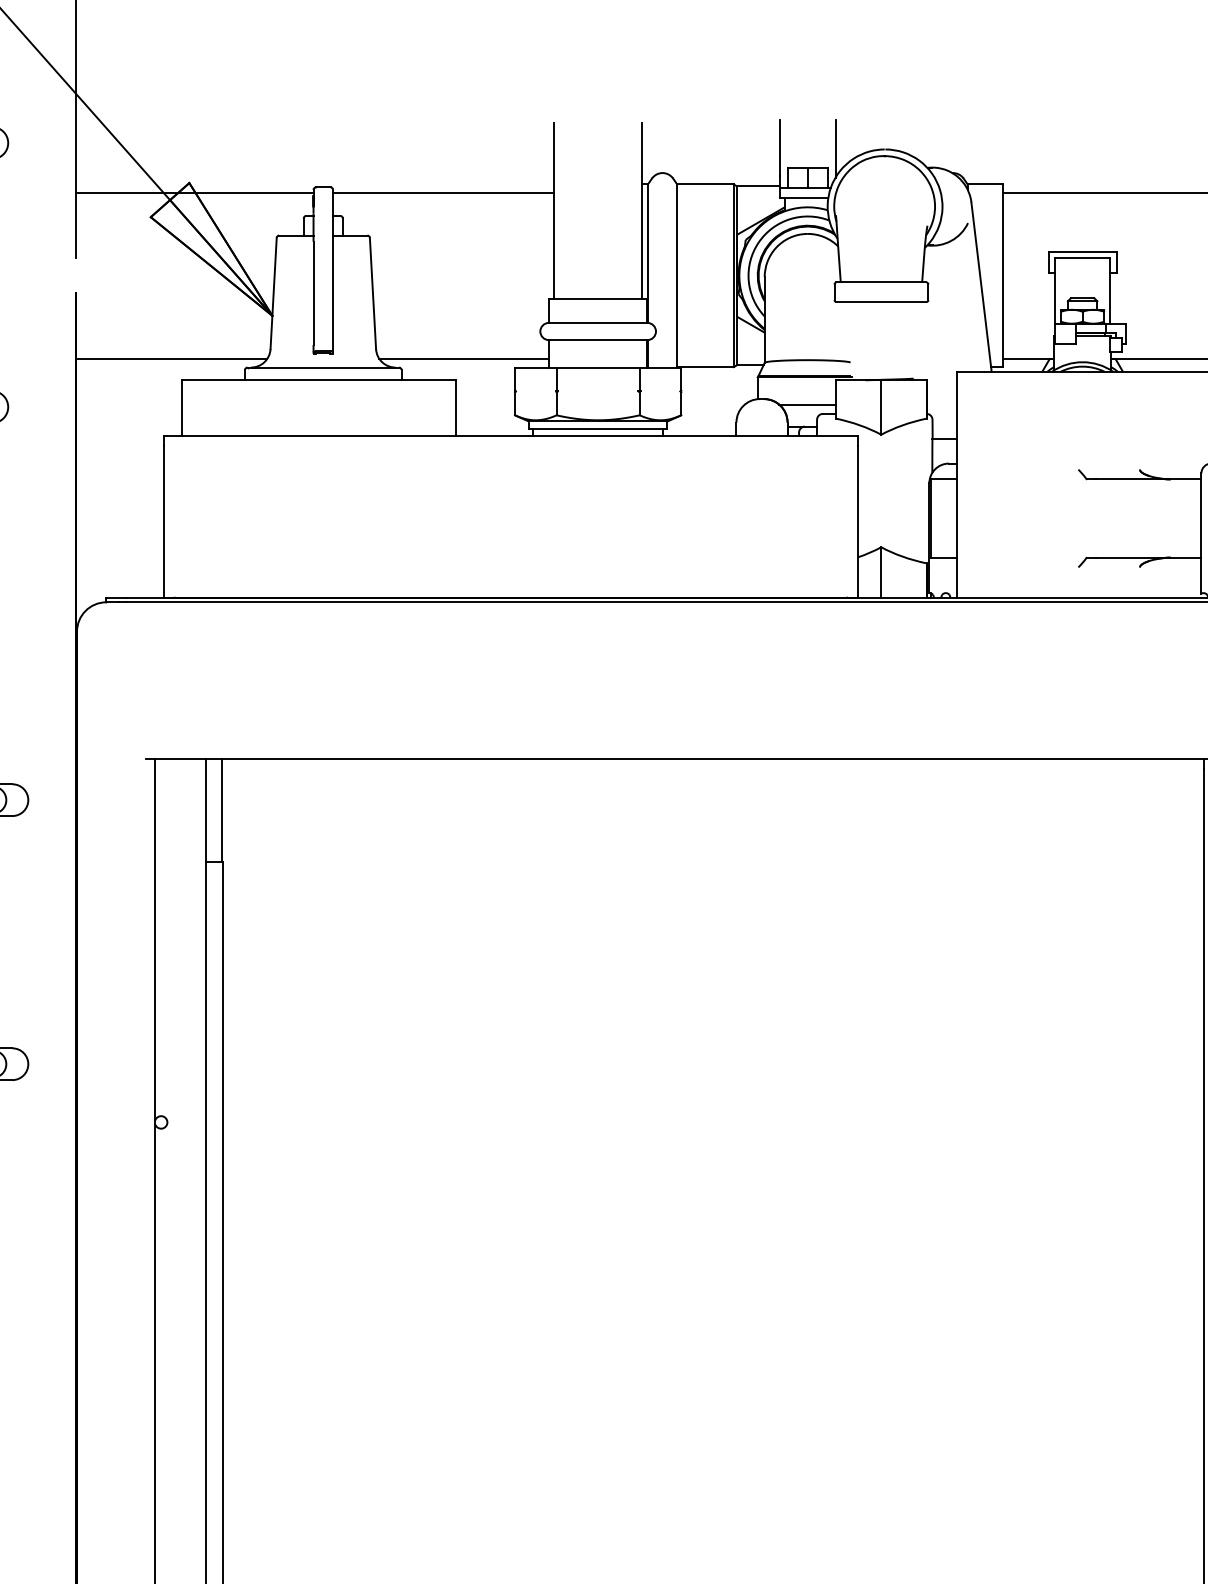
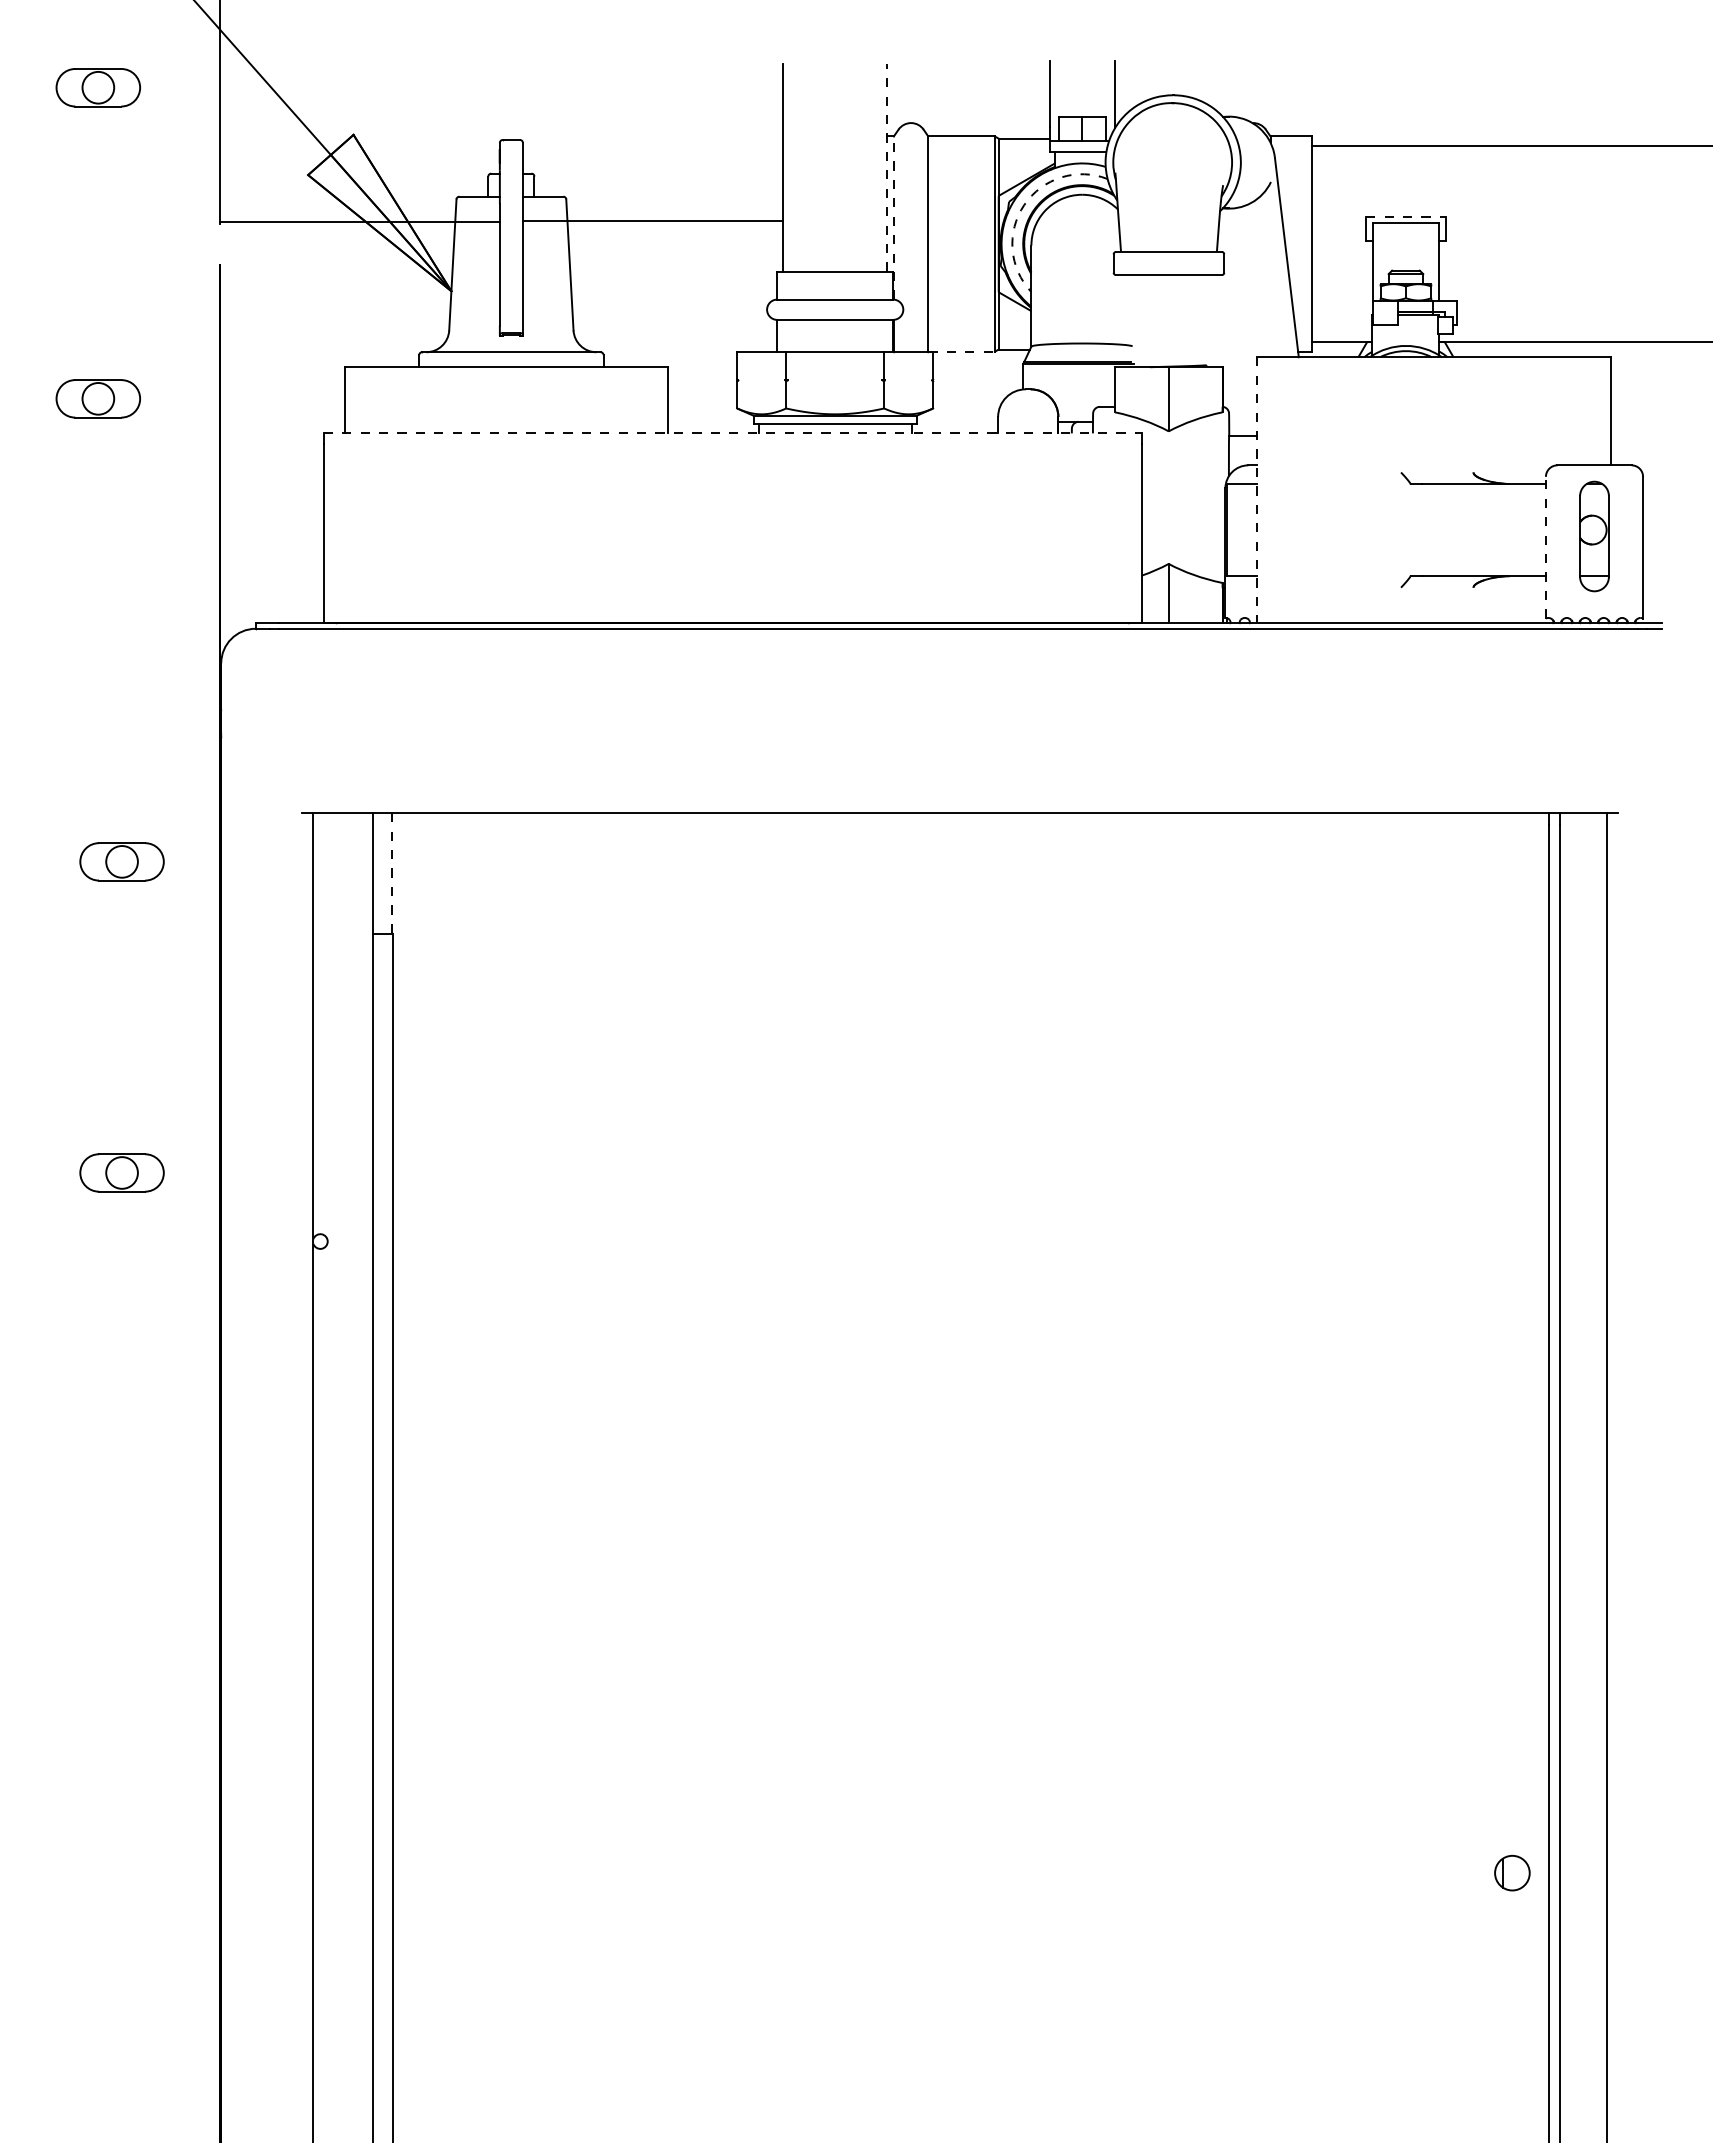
line: (194, 192) -> (359, 222), moved
line: (443, 192) -> (652, 221), moved
line: (642, 210) -> (887, 167), solid -> dashed
arc: (758, 243) -> (1024, 205), solid -> dashed
line: (1082, 252) -> (1405, 216), solid -> dashed
line: (647, 254) -> (893, 218), solid -> dashed
line: (171, 359) -> (332, 342), removed
line: (464, 359) -> (677, 342), removed
line: (706, 366) -> (962, 351), solid -> dashed
line: (807, 404) -> (1081, 395), removed
line: (511, 436) -> (733, 433), solid -> dashed
line: (956, 484) -> (1257, 490), solid -> dashed
line: (1201, 533) -> (1545, 547), solid -> dashed
line: (222, 810) -> (392, 873), solid -> dashed

